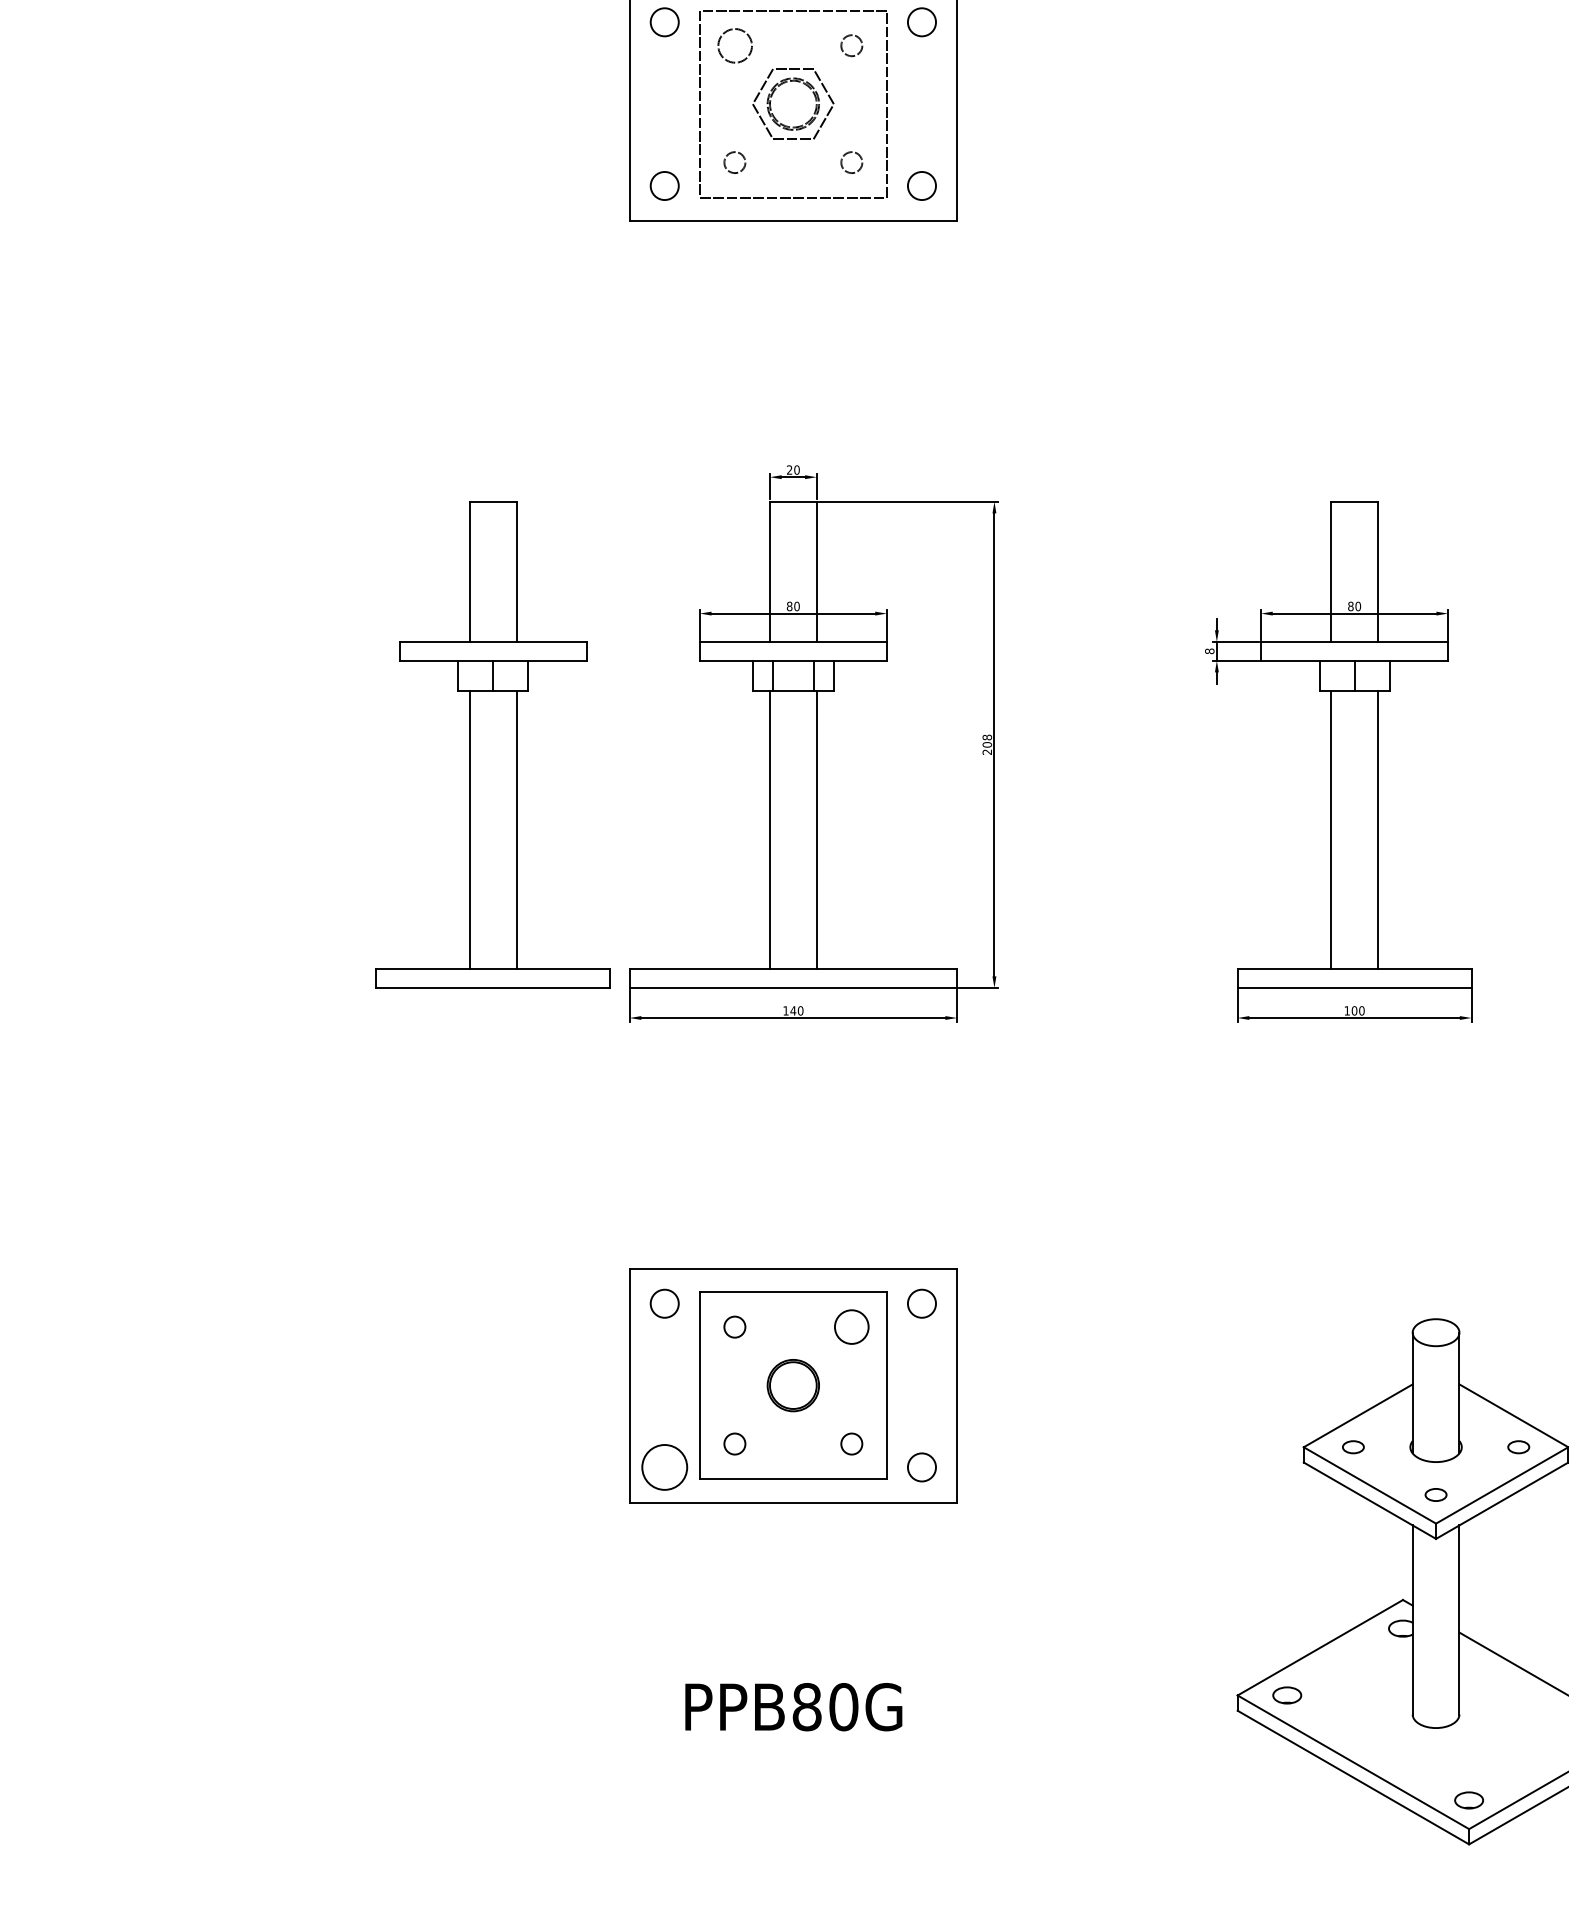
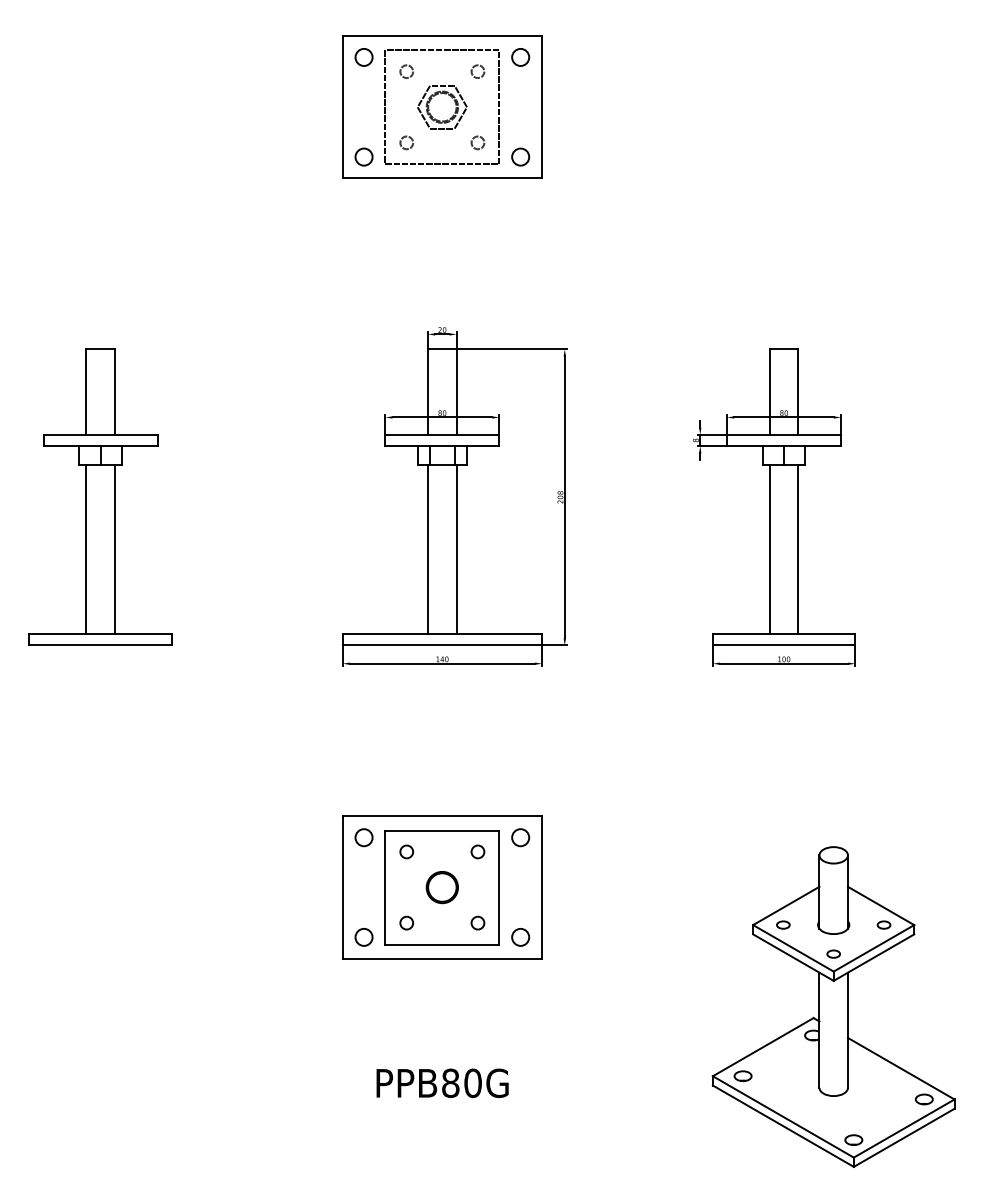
circle: (734, 45) -> (406, 71), size x0.62
part: (493, 743) -> (100, 496), moved
circle: (851, 1326) -> (477, 851), size x0.62
circle: (663, 1465) -> (363, 936), size x0.62

